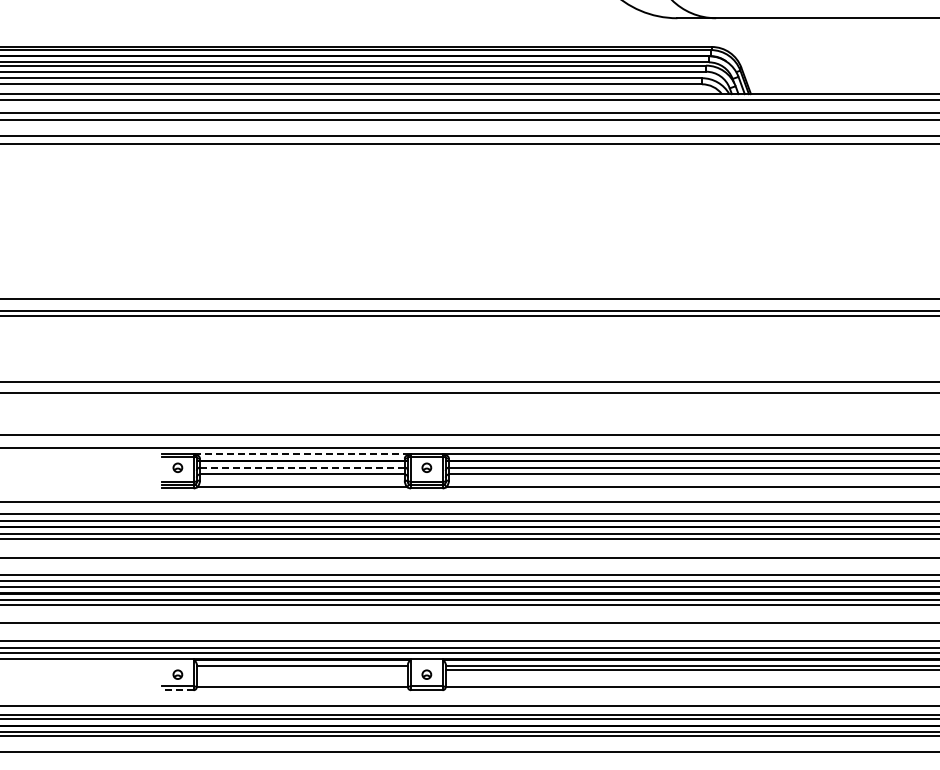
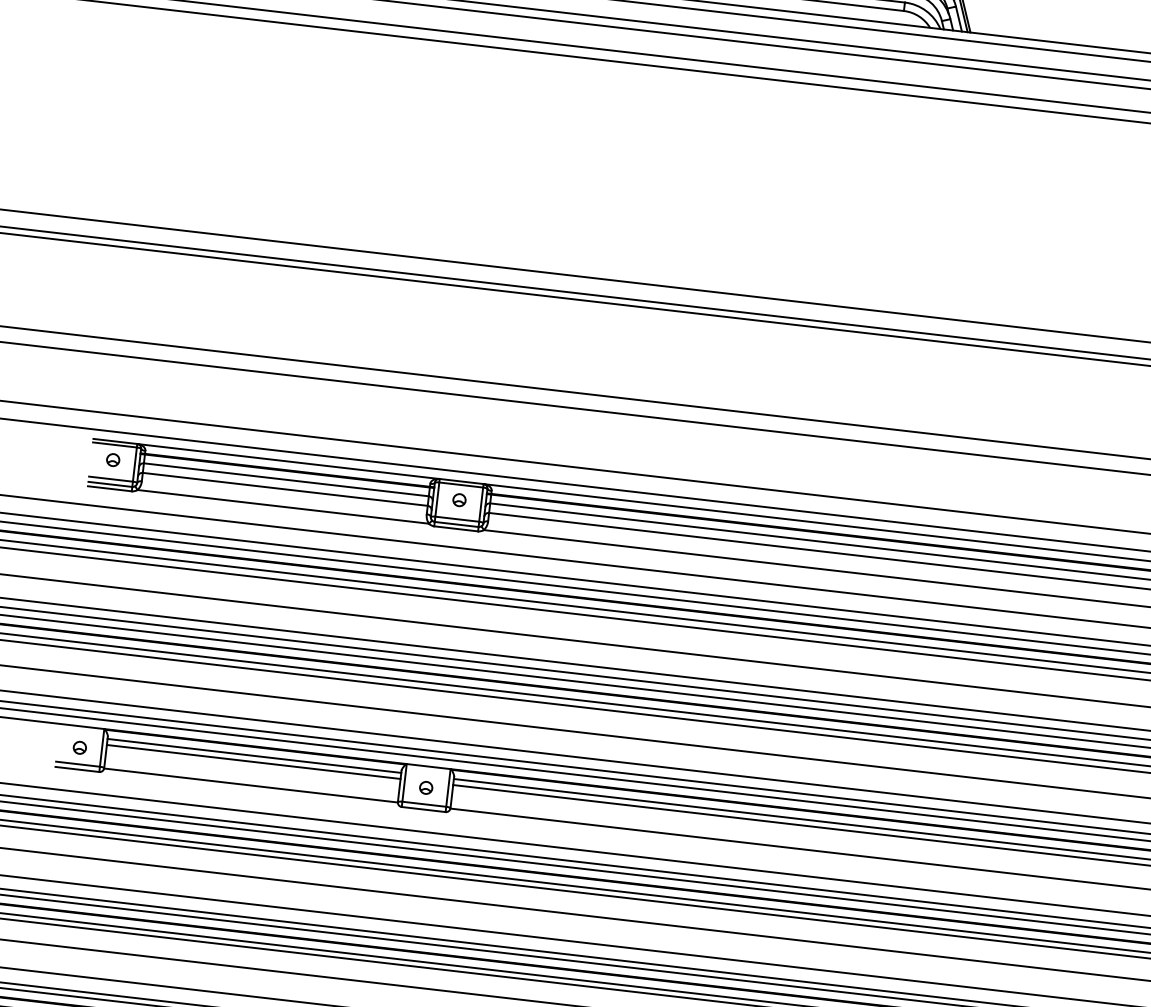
line: (302, 454) -> (288, 461), dashed -> solid
line: (301, 467) -> (285, 479), dashed -> solid
line: (301, 670) -> (252, 761), added
line: (177, 690) -> (76, 769), dashed -> solid

